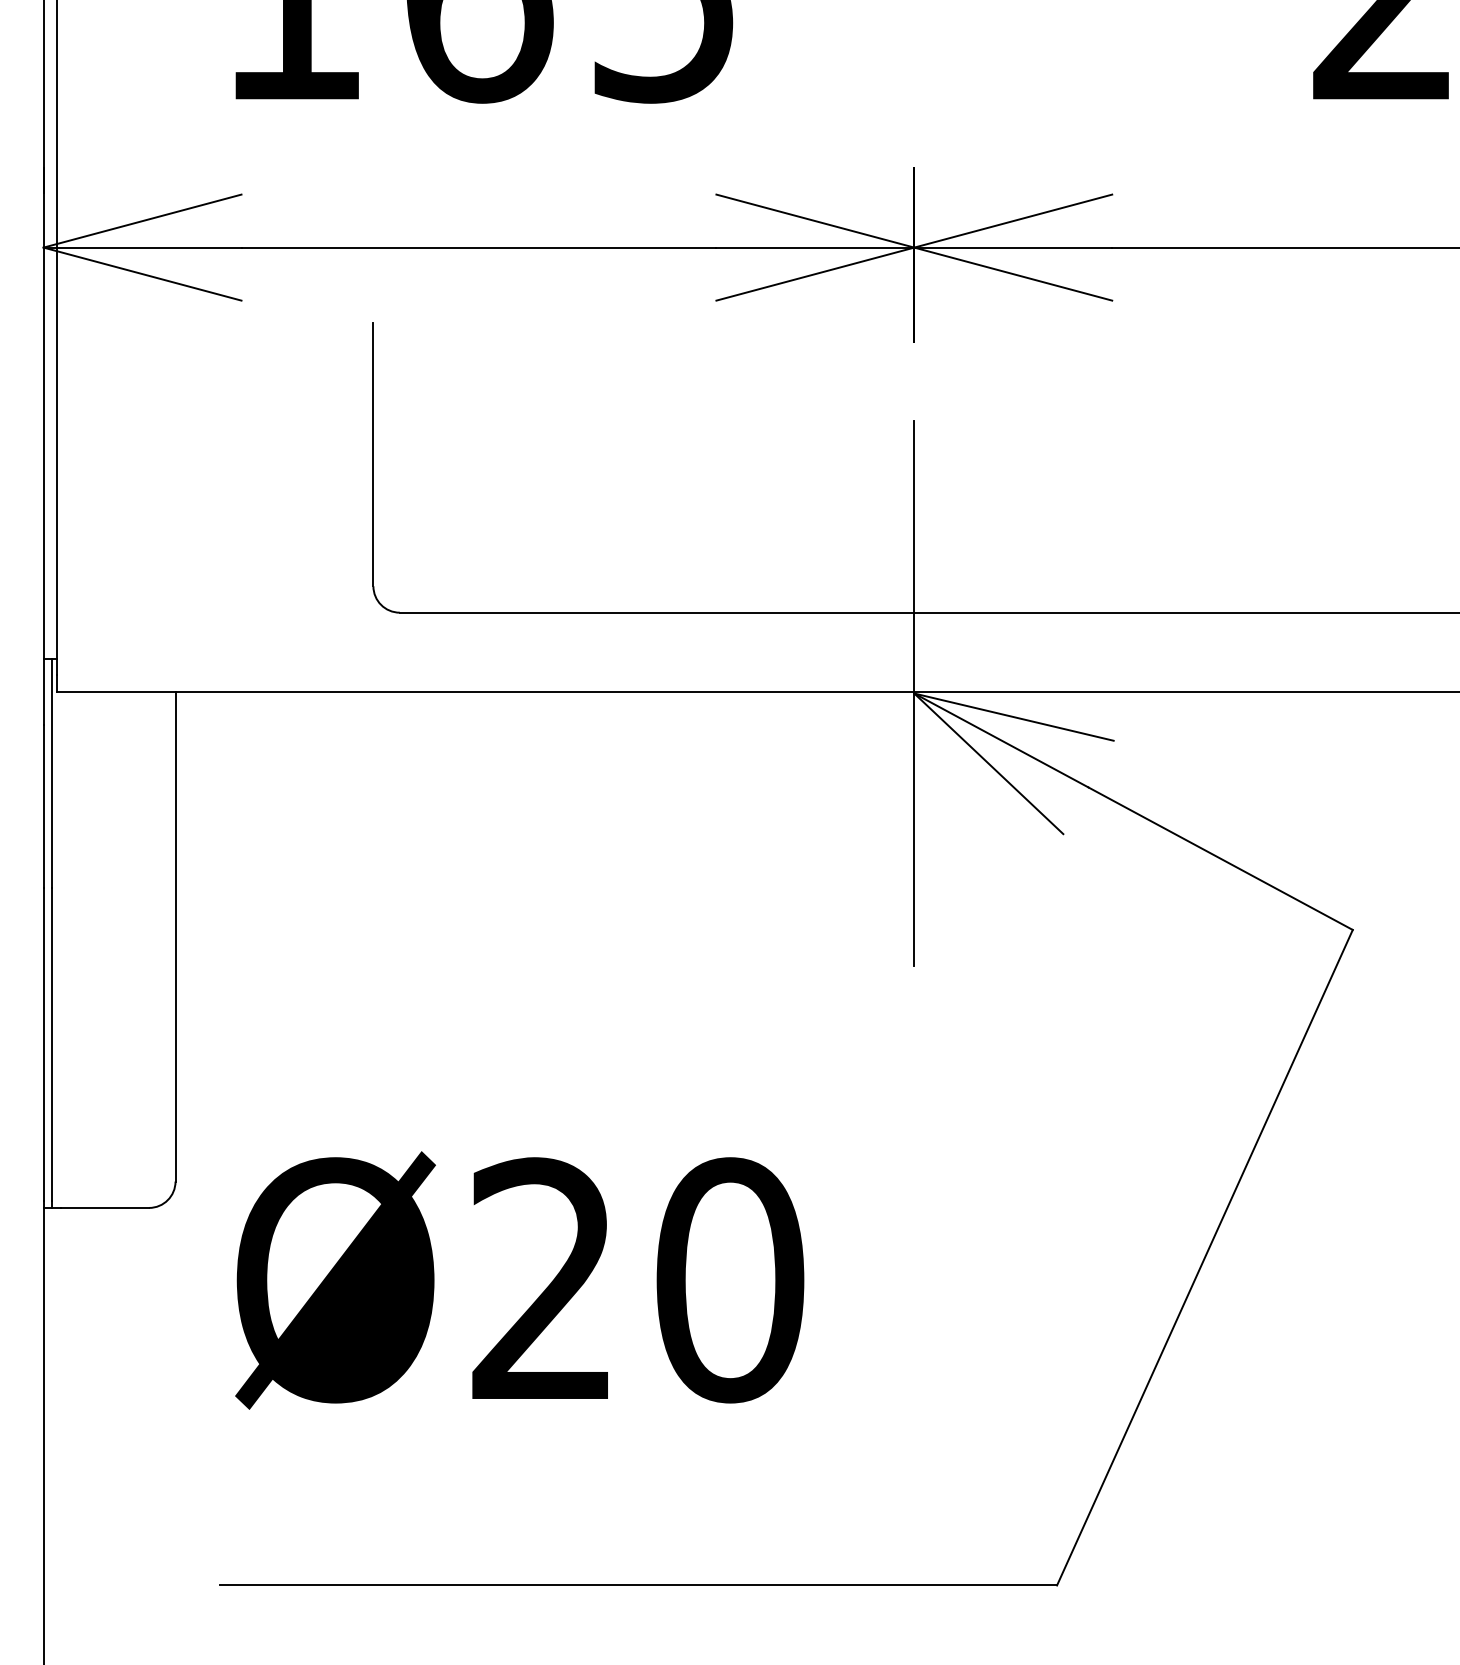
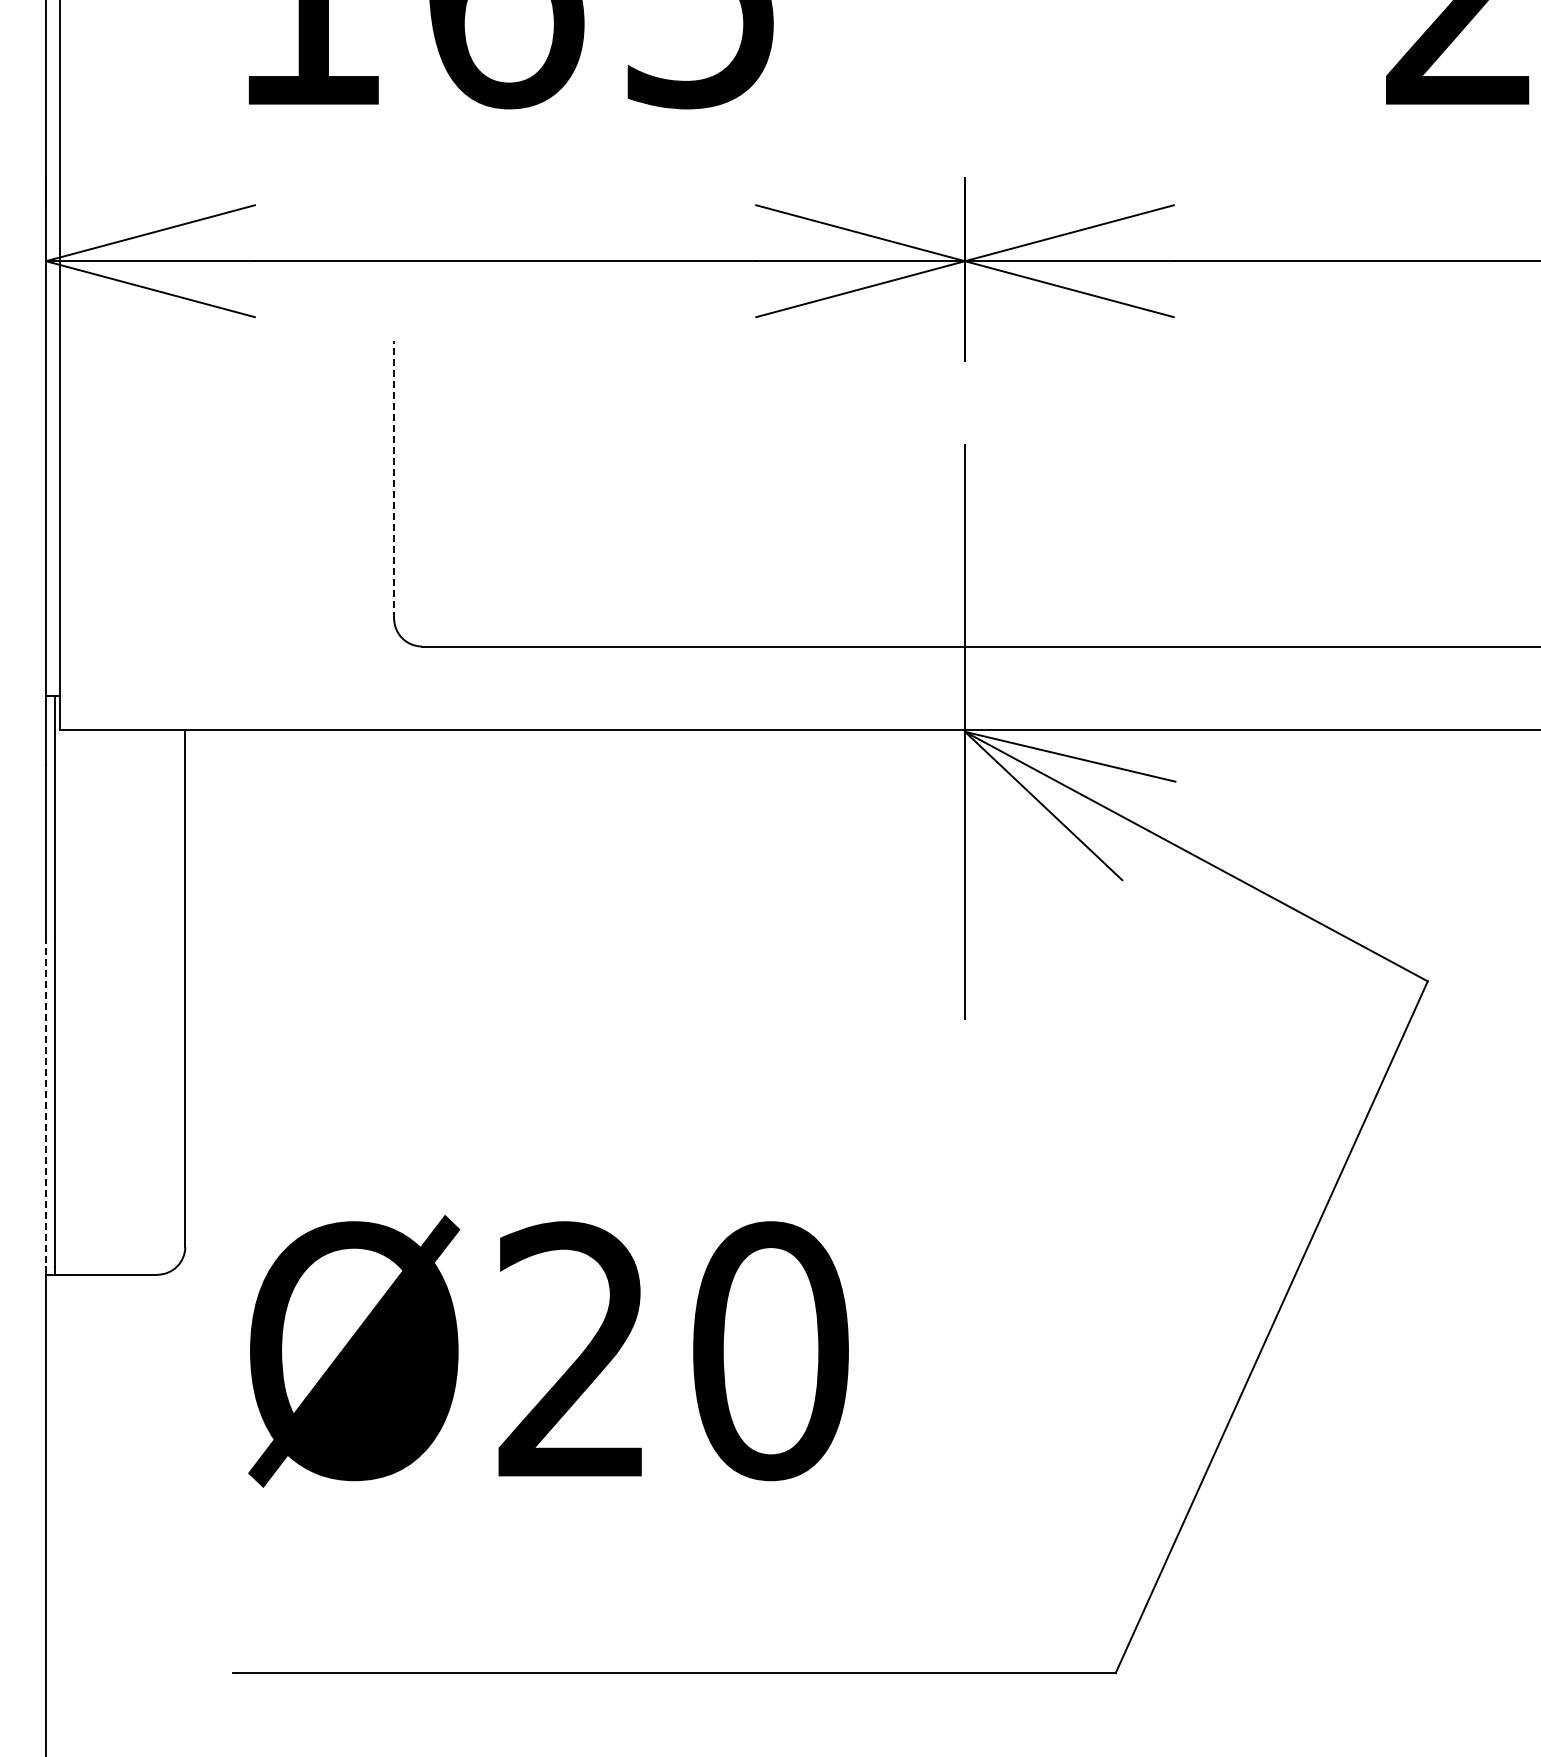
line: (373, 454) -> (394, 479), solid -> dashed
line: (44, 1044) -> (46, 1102), solid -> dashed

